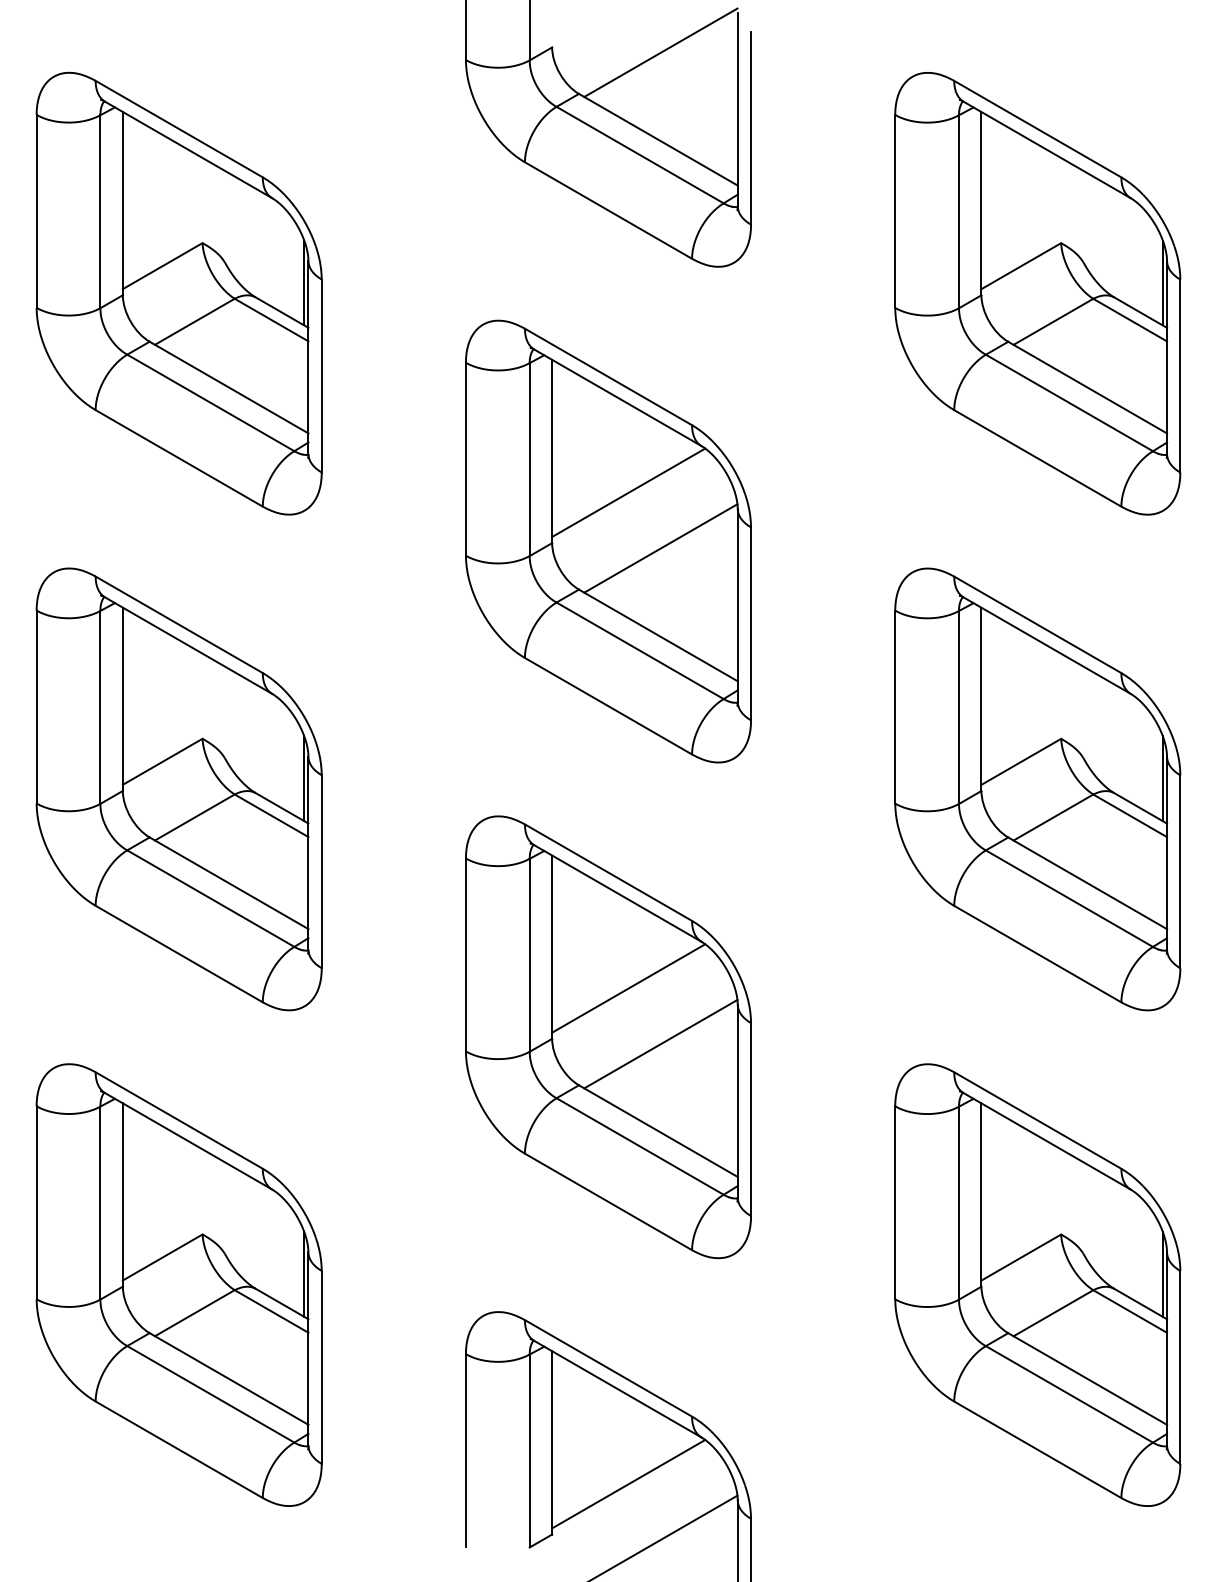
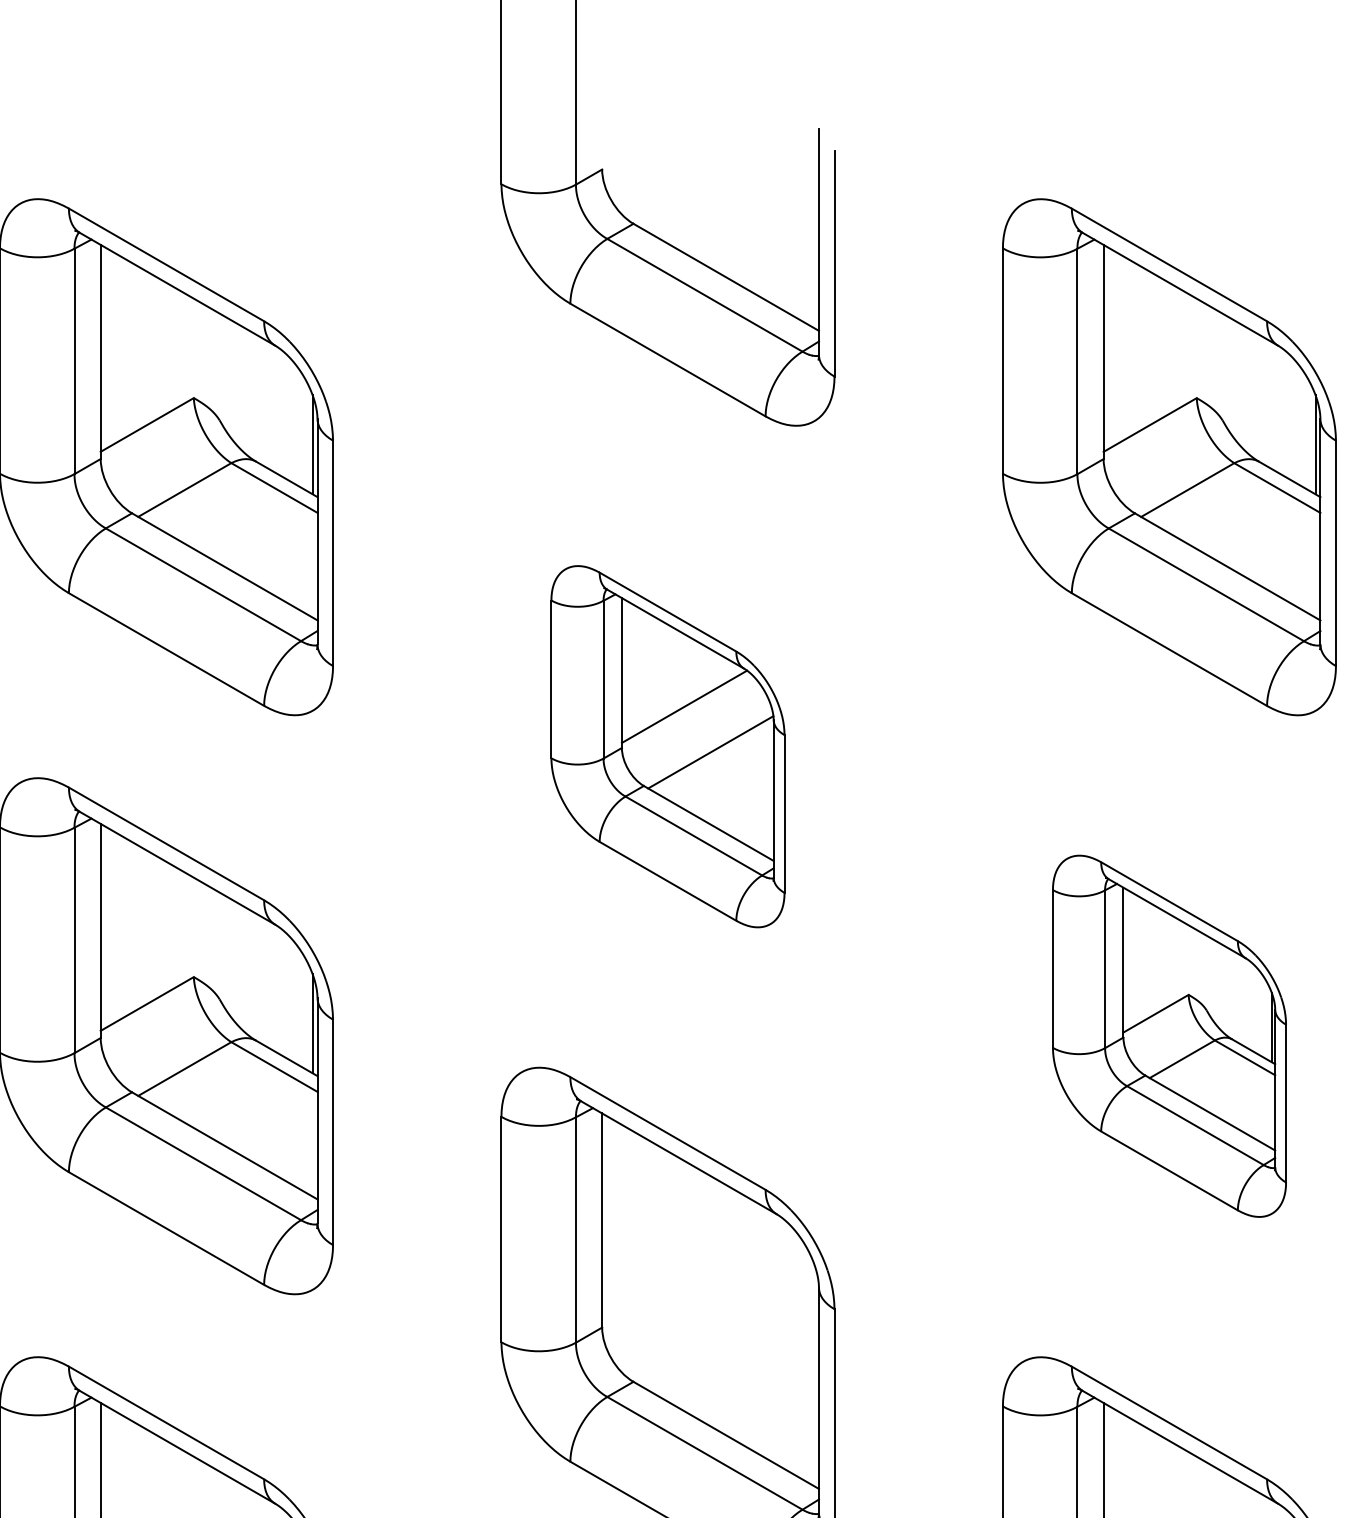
line: (660, 52) -> (728, 175), removed
part: (608, 541) -> (667, 746), size x0.7
part: (1037, 789) -> (1169, 1036), size x0.7
line: (628, 988) -> (691, 1268), removed
line: (660, 1043) -> (728, 1333), removed

